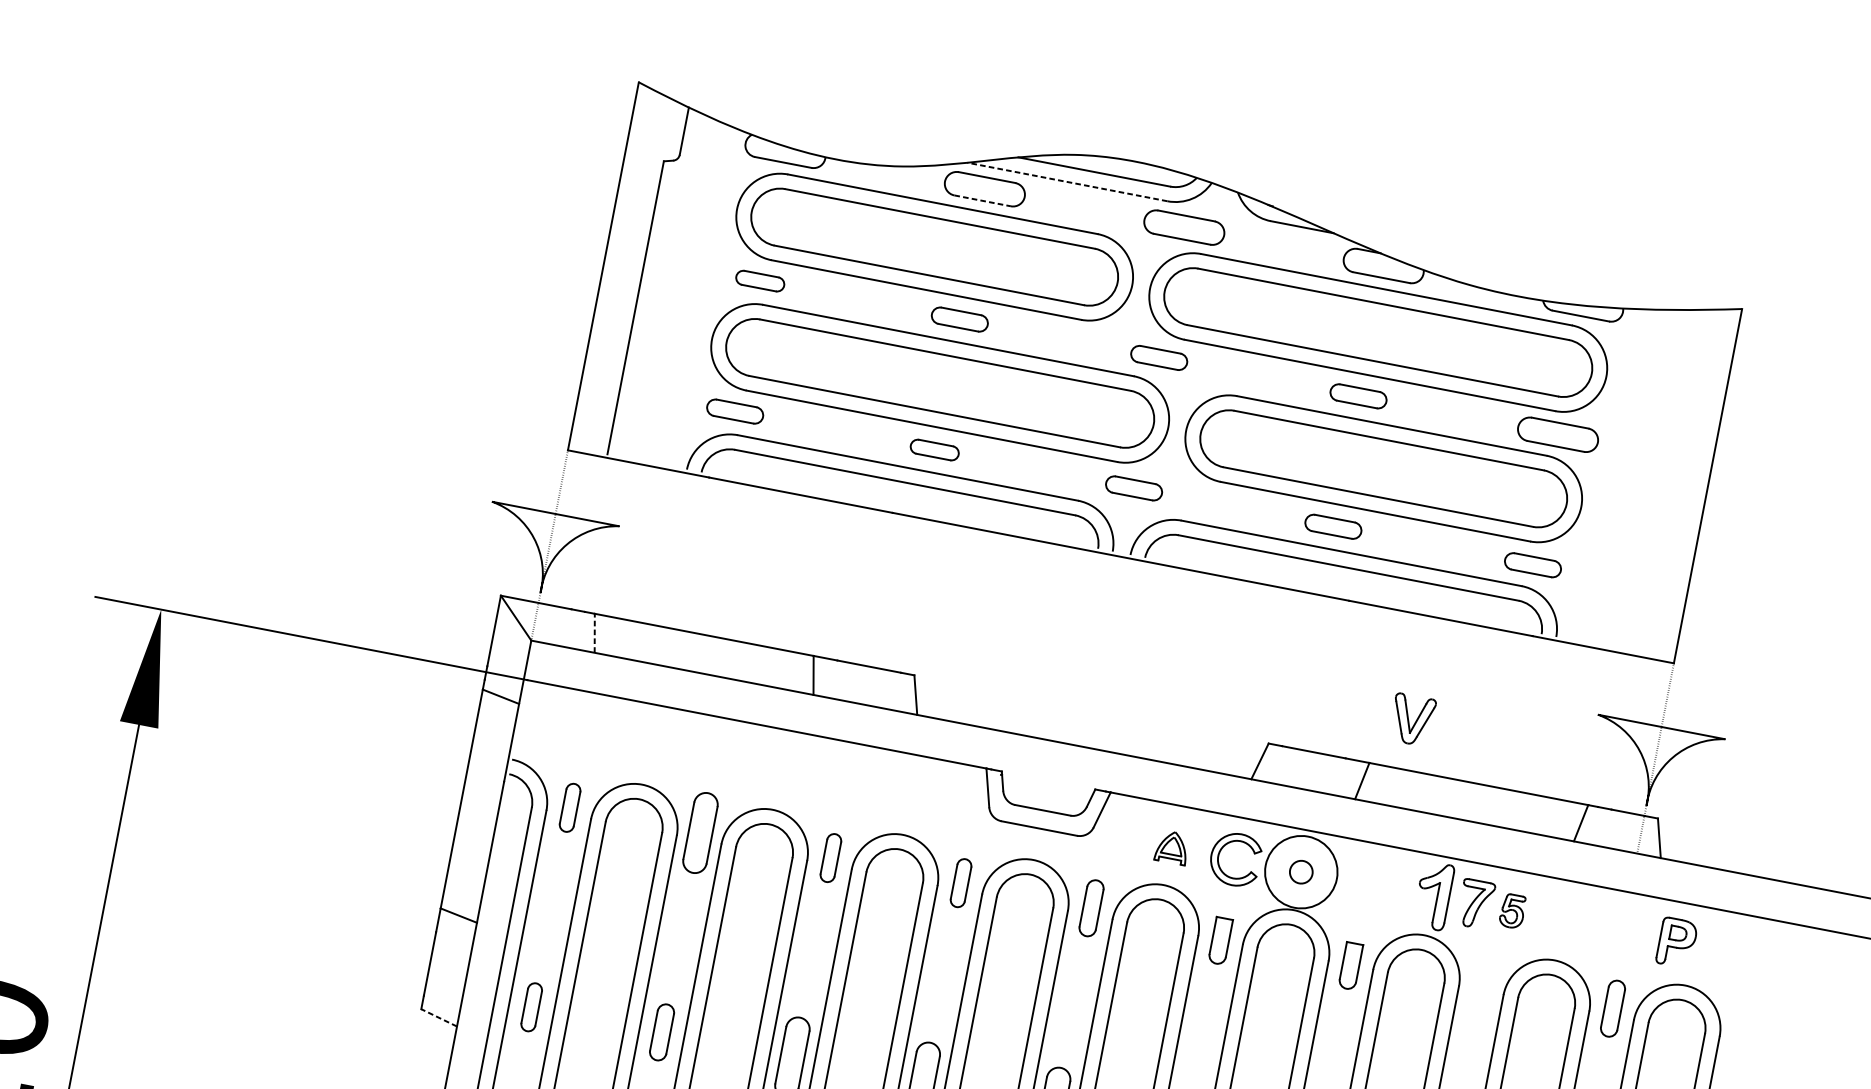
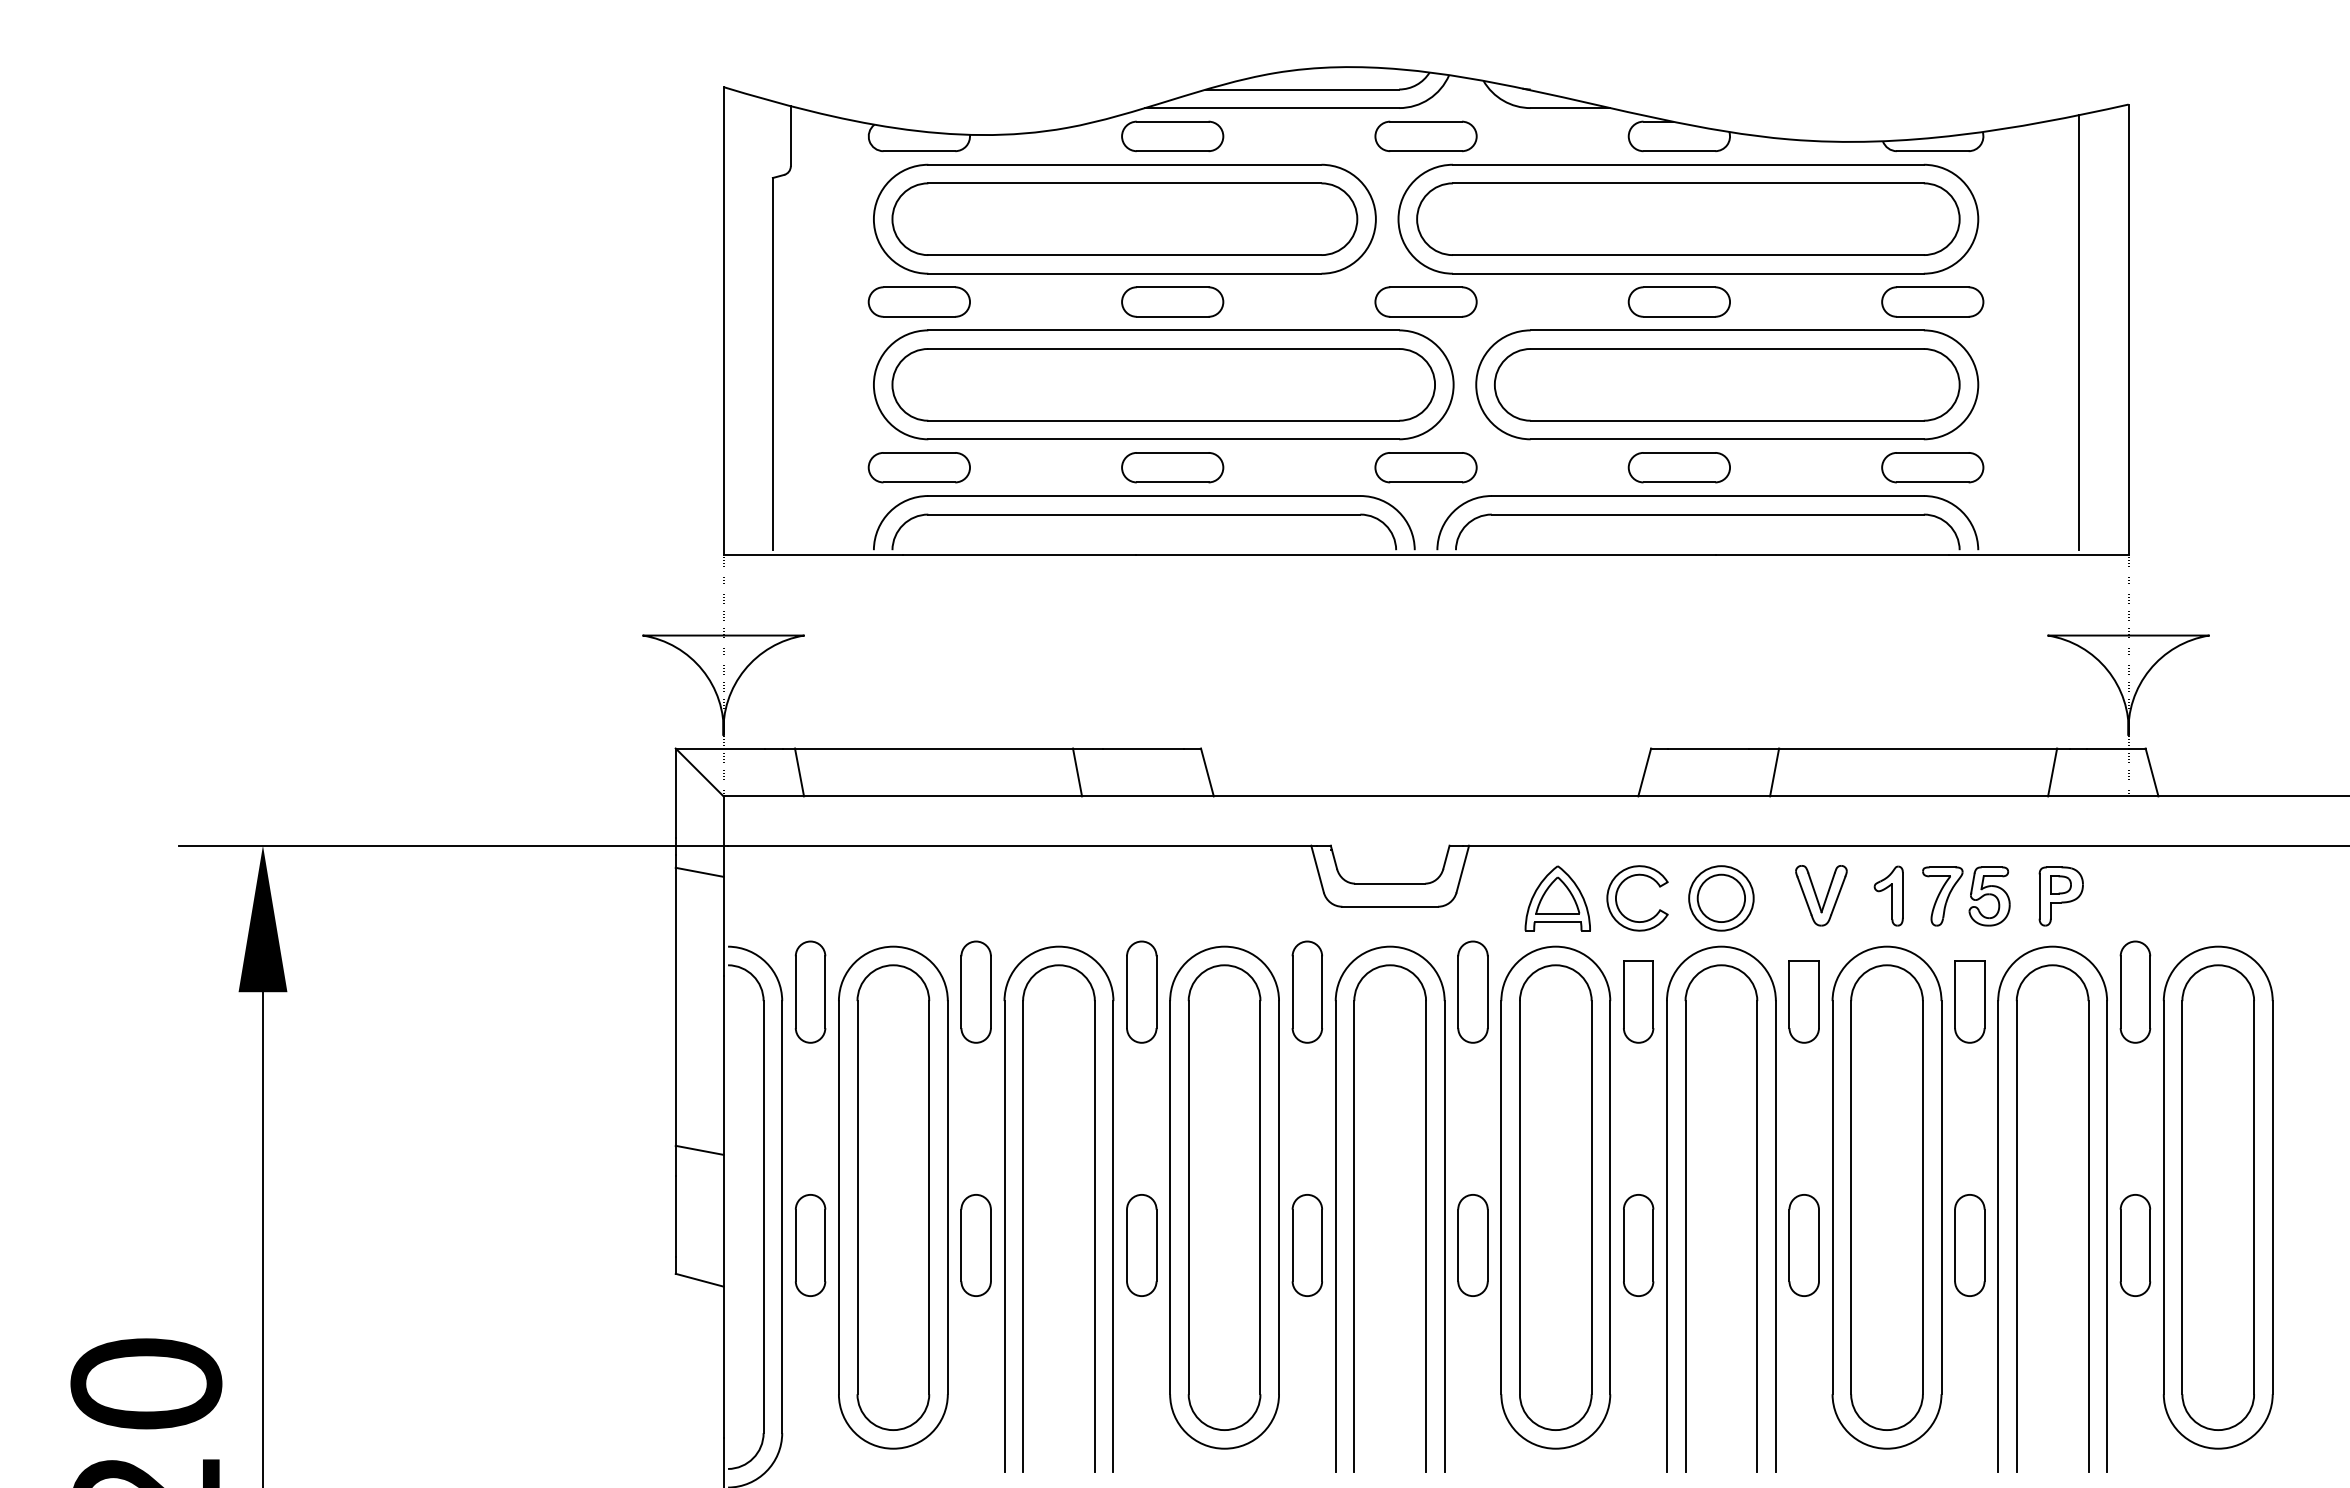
line: (1066, 182) -> (1271, 108), dashed -> solid
line: (982, 201) -> (1172, 151), dashed -> solid
part: (759, 280) -> (918, 301), size x1.67
part: (959, 319) -> (1172, 301), size x1.43
part: (1158, 357) -> (1425, 301), size x1.43
part: (1358, 395) -> (1678, 301), size x1.43
part: (734, 411) -> (918, 467), size x1.43
part: (934, 449) -> (1172, 467), size x1.67
line: (1668, 481) -> (2079, 332), added
part: (1133, 488) -> (1425, 467), size x1.43
part: (1332, 526) -> (1678, 467), size x1.43
part: (1532, 564) -> (1932, 467), size x1.43
line: (594, 632) -> (799, 771), dashed -> solid
part: (1412, 719) -> (1821, 895), moved
part: (570, 807) -> (810, 991), size x1.67
part: (1172, 847) -> (1557, 898), size x1.67
part: (830, 857) -> (1141, 991), size x1.67
circle: (1301, 872) -> (1721, 898), size x0.71
circle: (1301, 872) -> (1721, 898), size x1.67
part: (960, 882) -> (1306, 991), size x1.67
part: (1433, 895) -> (1888, 895), size x0.71
part: (1091, 907) -> (1472, 991), size x1.43
part: (1512, 911) -> (1989, 896), size x1.43
part: (1220, 940) -> (1638, 1001), size x1.43
part: (1676, 942) -> (2060, 896), moved
part: (1350, 965) -> (1803, 1001), size x1.43
part: (1480, 990) -> (1969, 1001), added
part: (531, 1007) -> (810, 1245), size x1.67
part: (1613, 1008) -> (2135, 991), size x1.43
line: (439, 1018) -> (699, 1280), dashed -> solid
part: (661, 1032) -> (975, 1245), size x1.43

